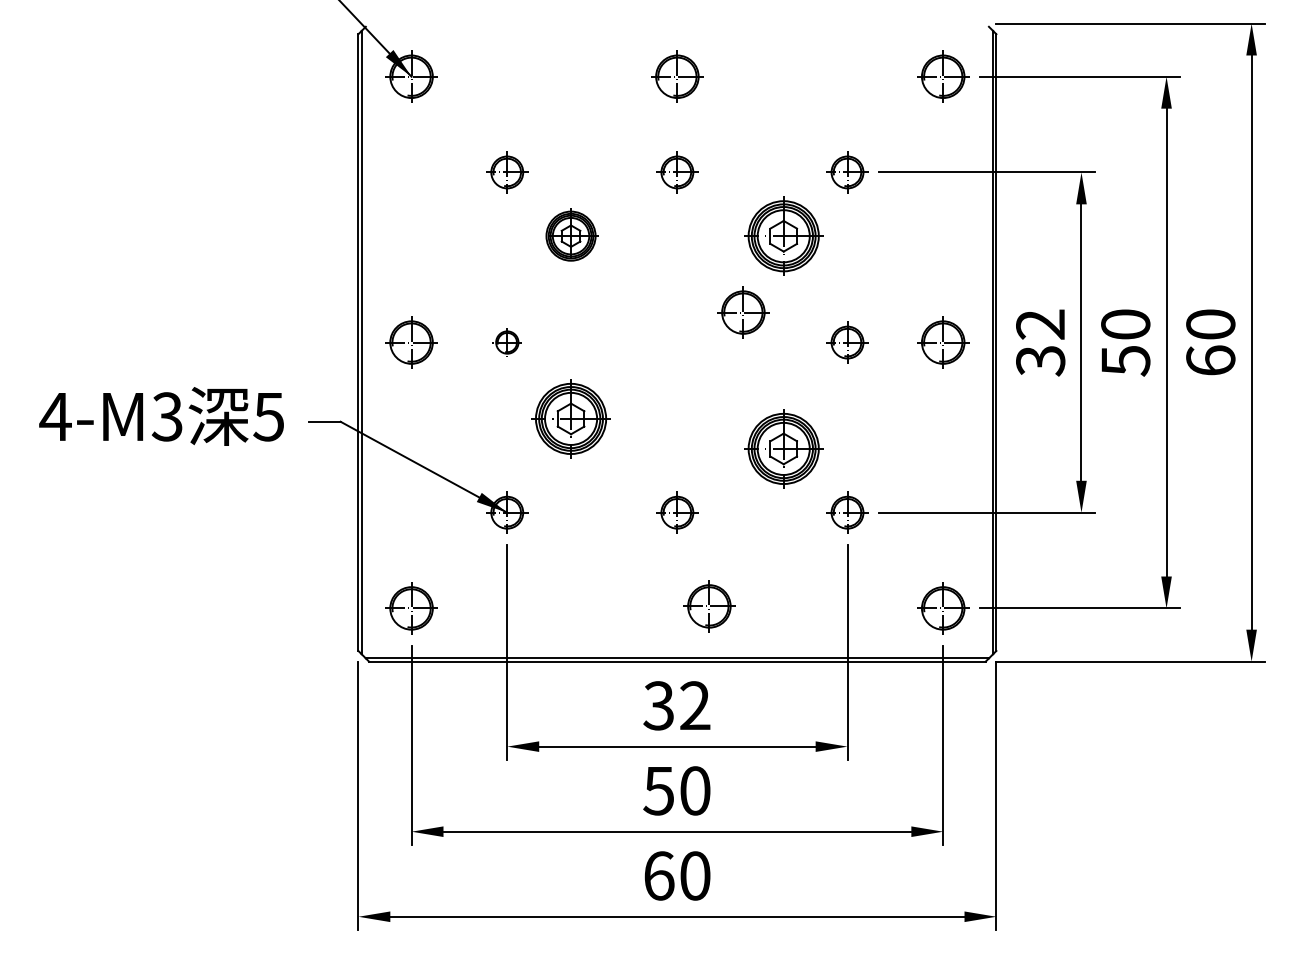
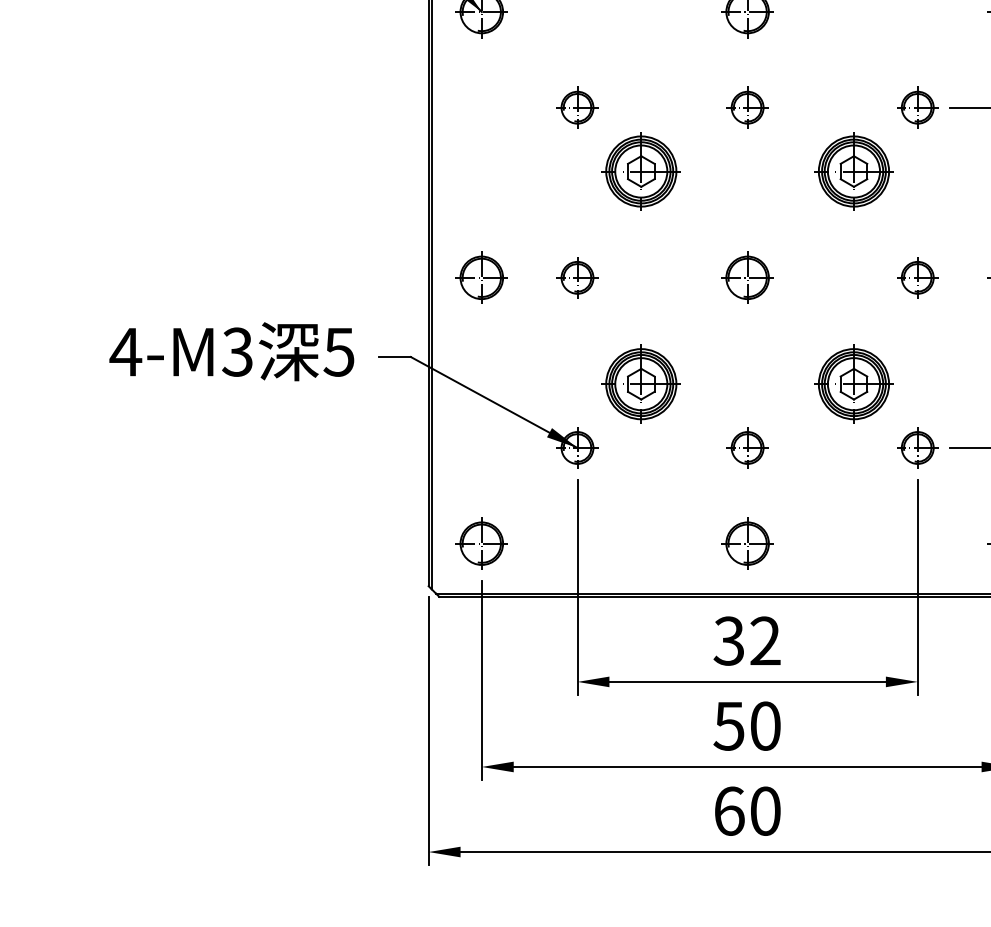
part: (570, 235) -> (640, 170), size x1.43
part: (743, 312) -> (747, 277), moved
part: (507, 342) -> (577, 277), size x1.43
part: (570, 418) -> (640, 383), moved
part: (709, 606) -> (747, 543), moved

